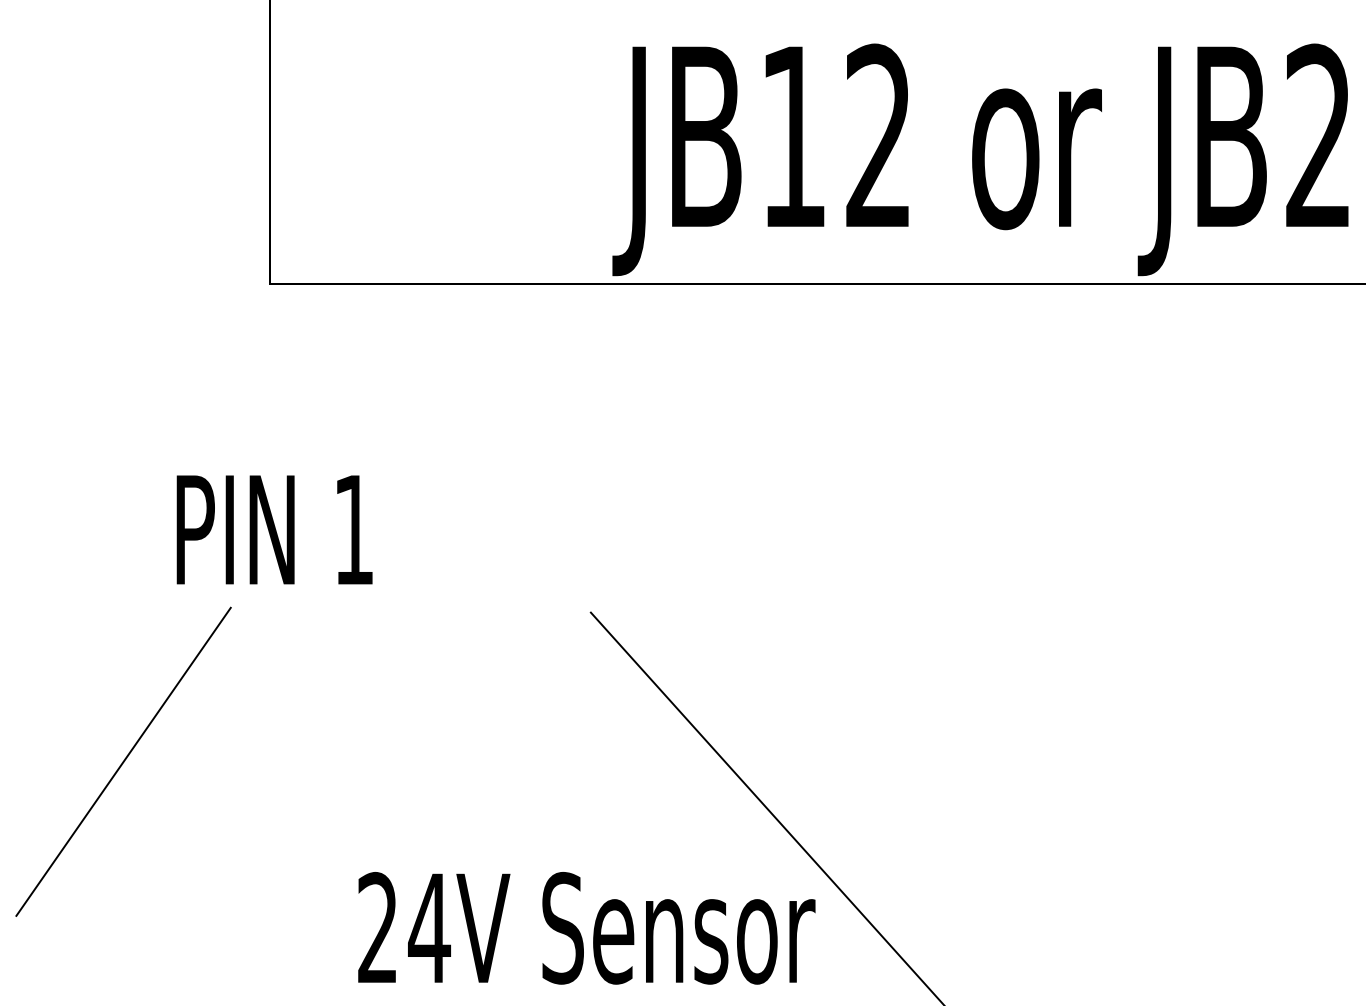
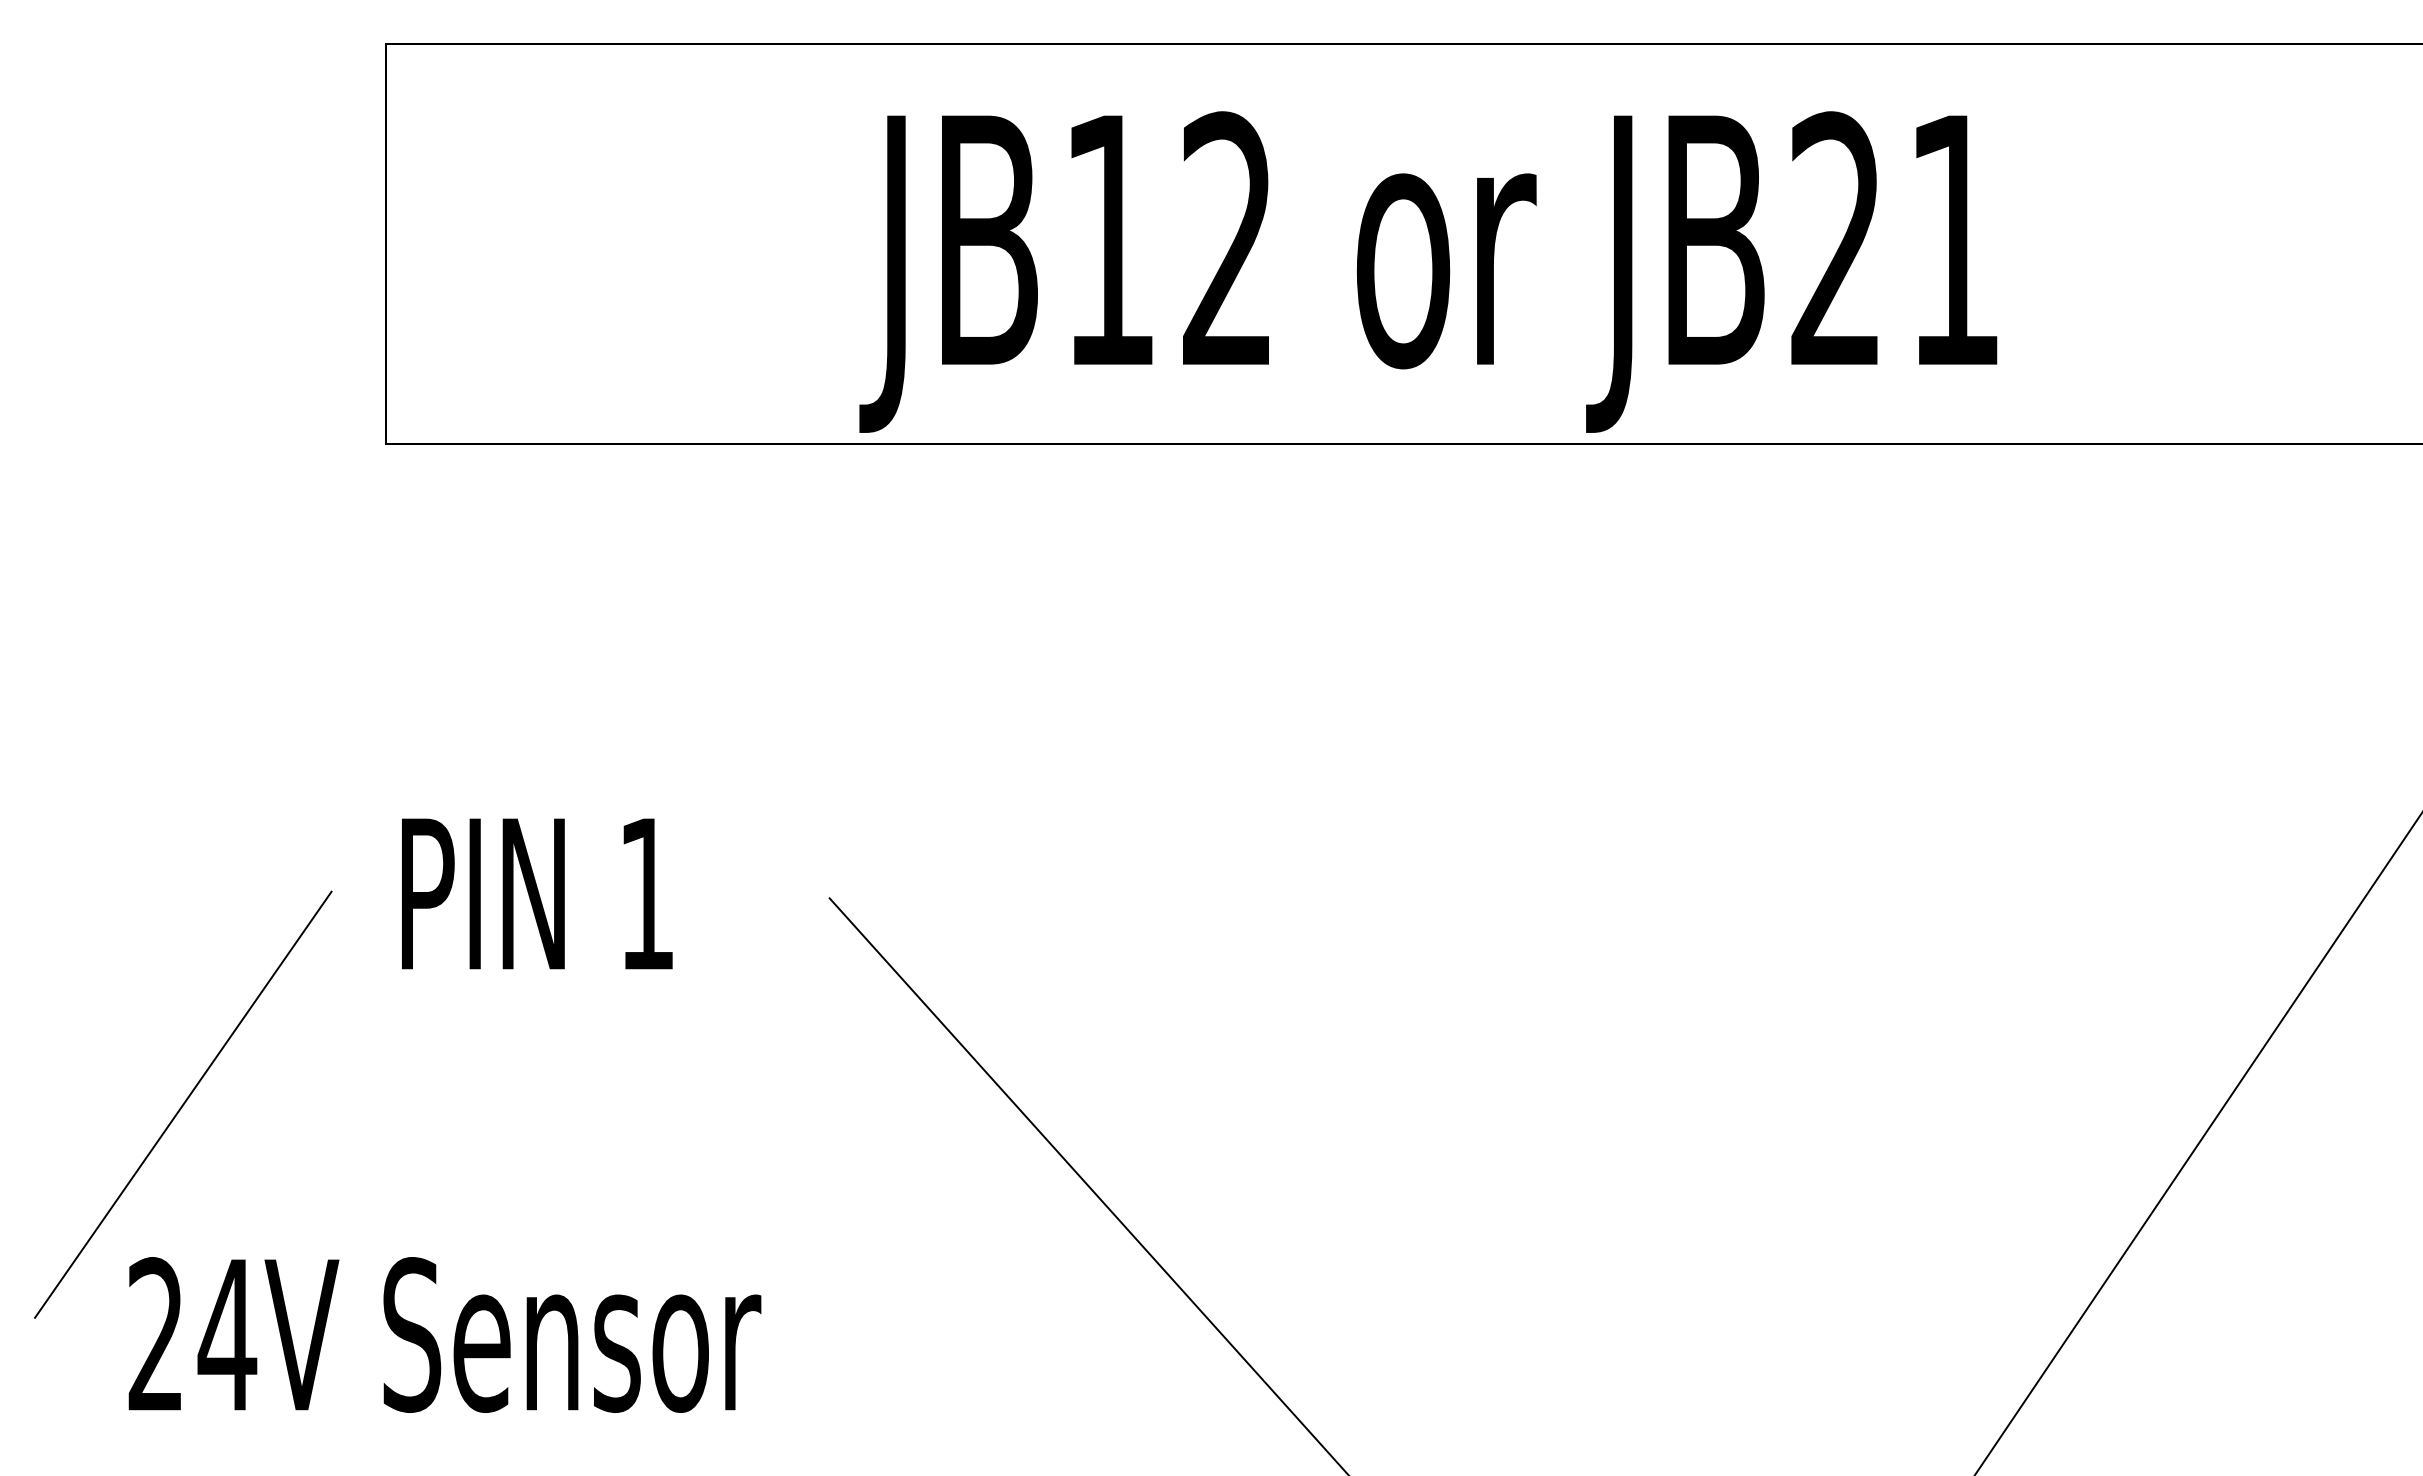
text: (274, 529) -> (537, 893), moved
text: (586, 927) -> (444, 1334), moved

